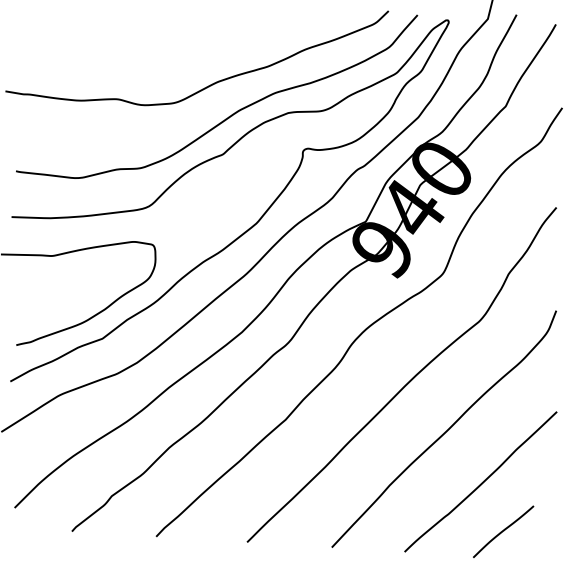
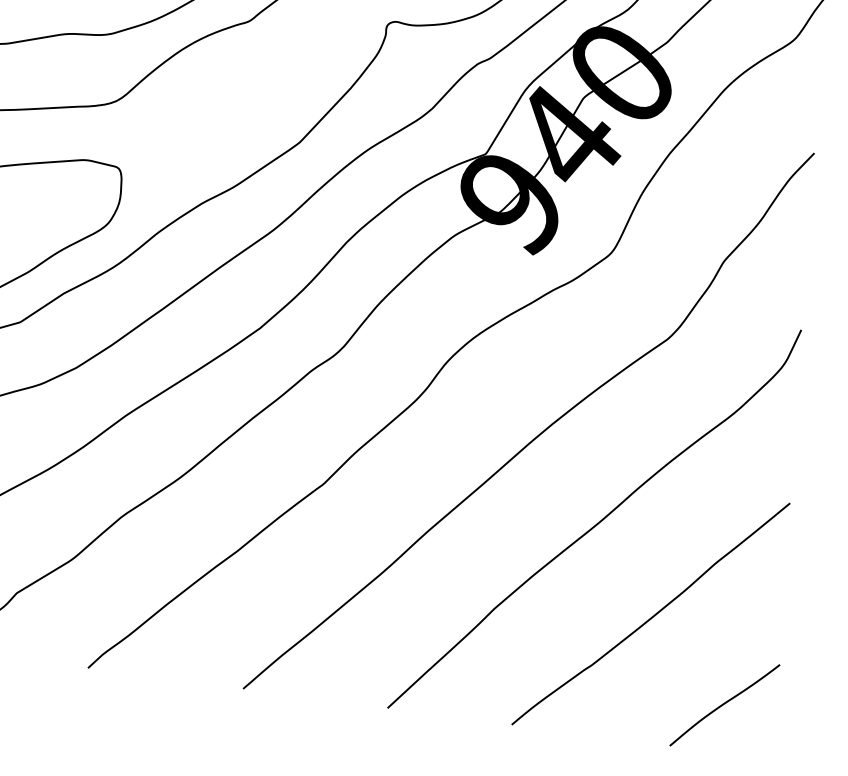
curve: (503, 531) -> (724, 704), moved

